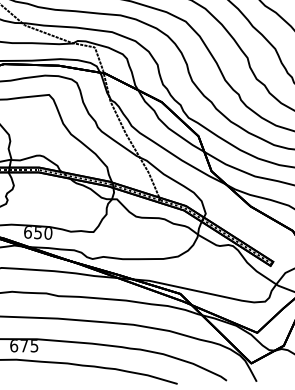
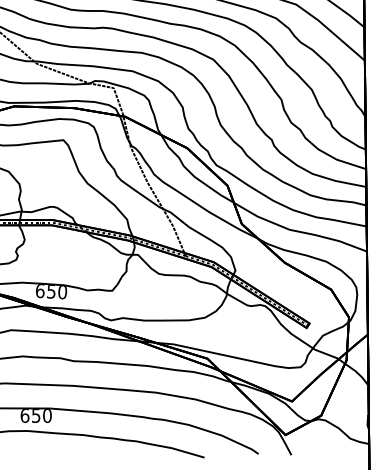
text: (29, 345) -> (41, 415), 675 -> 650

